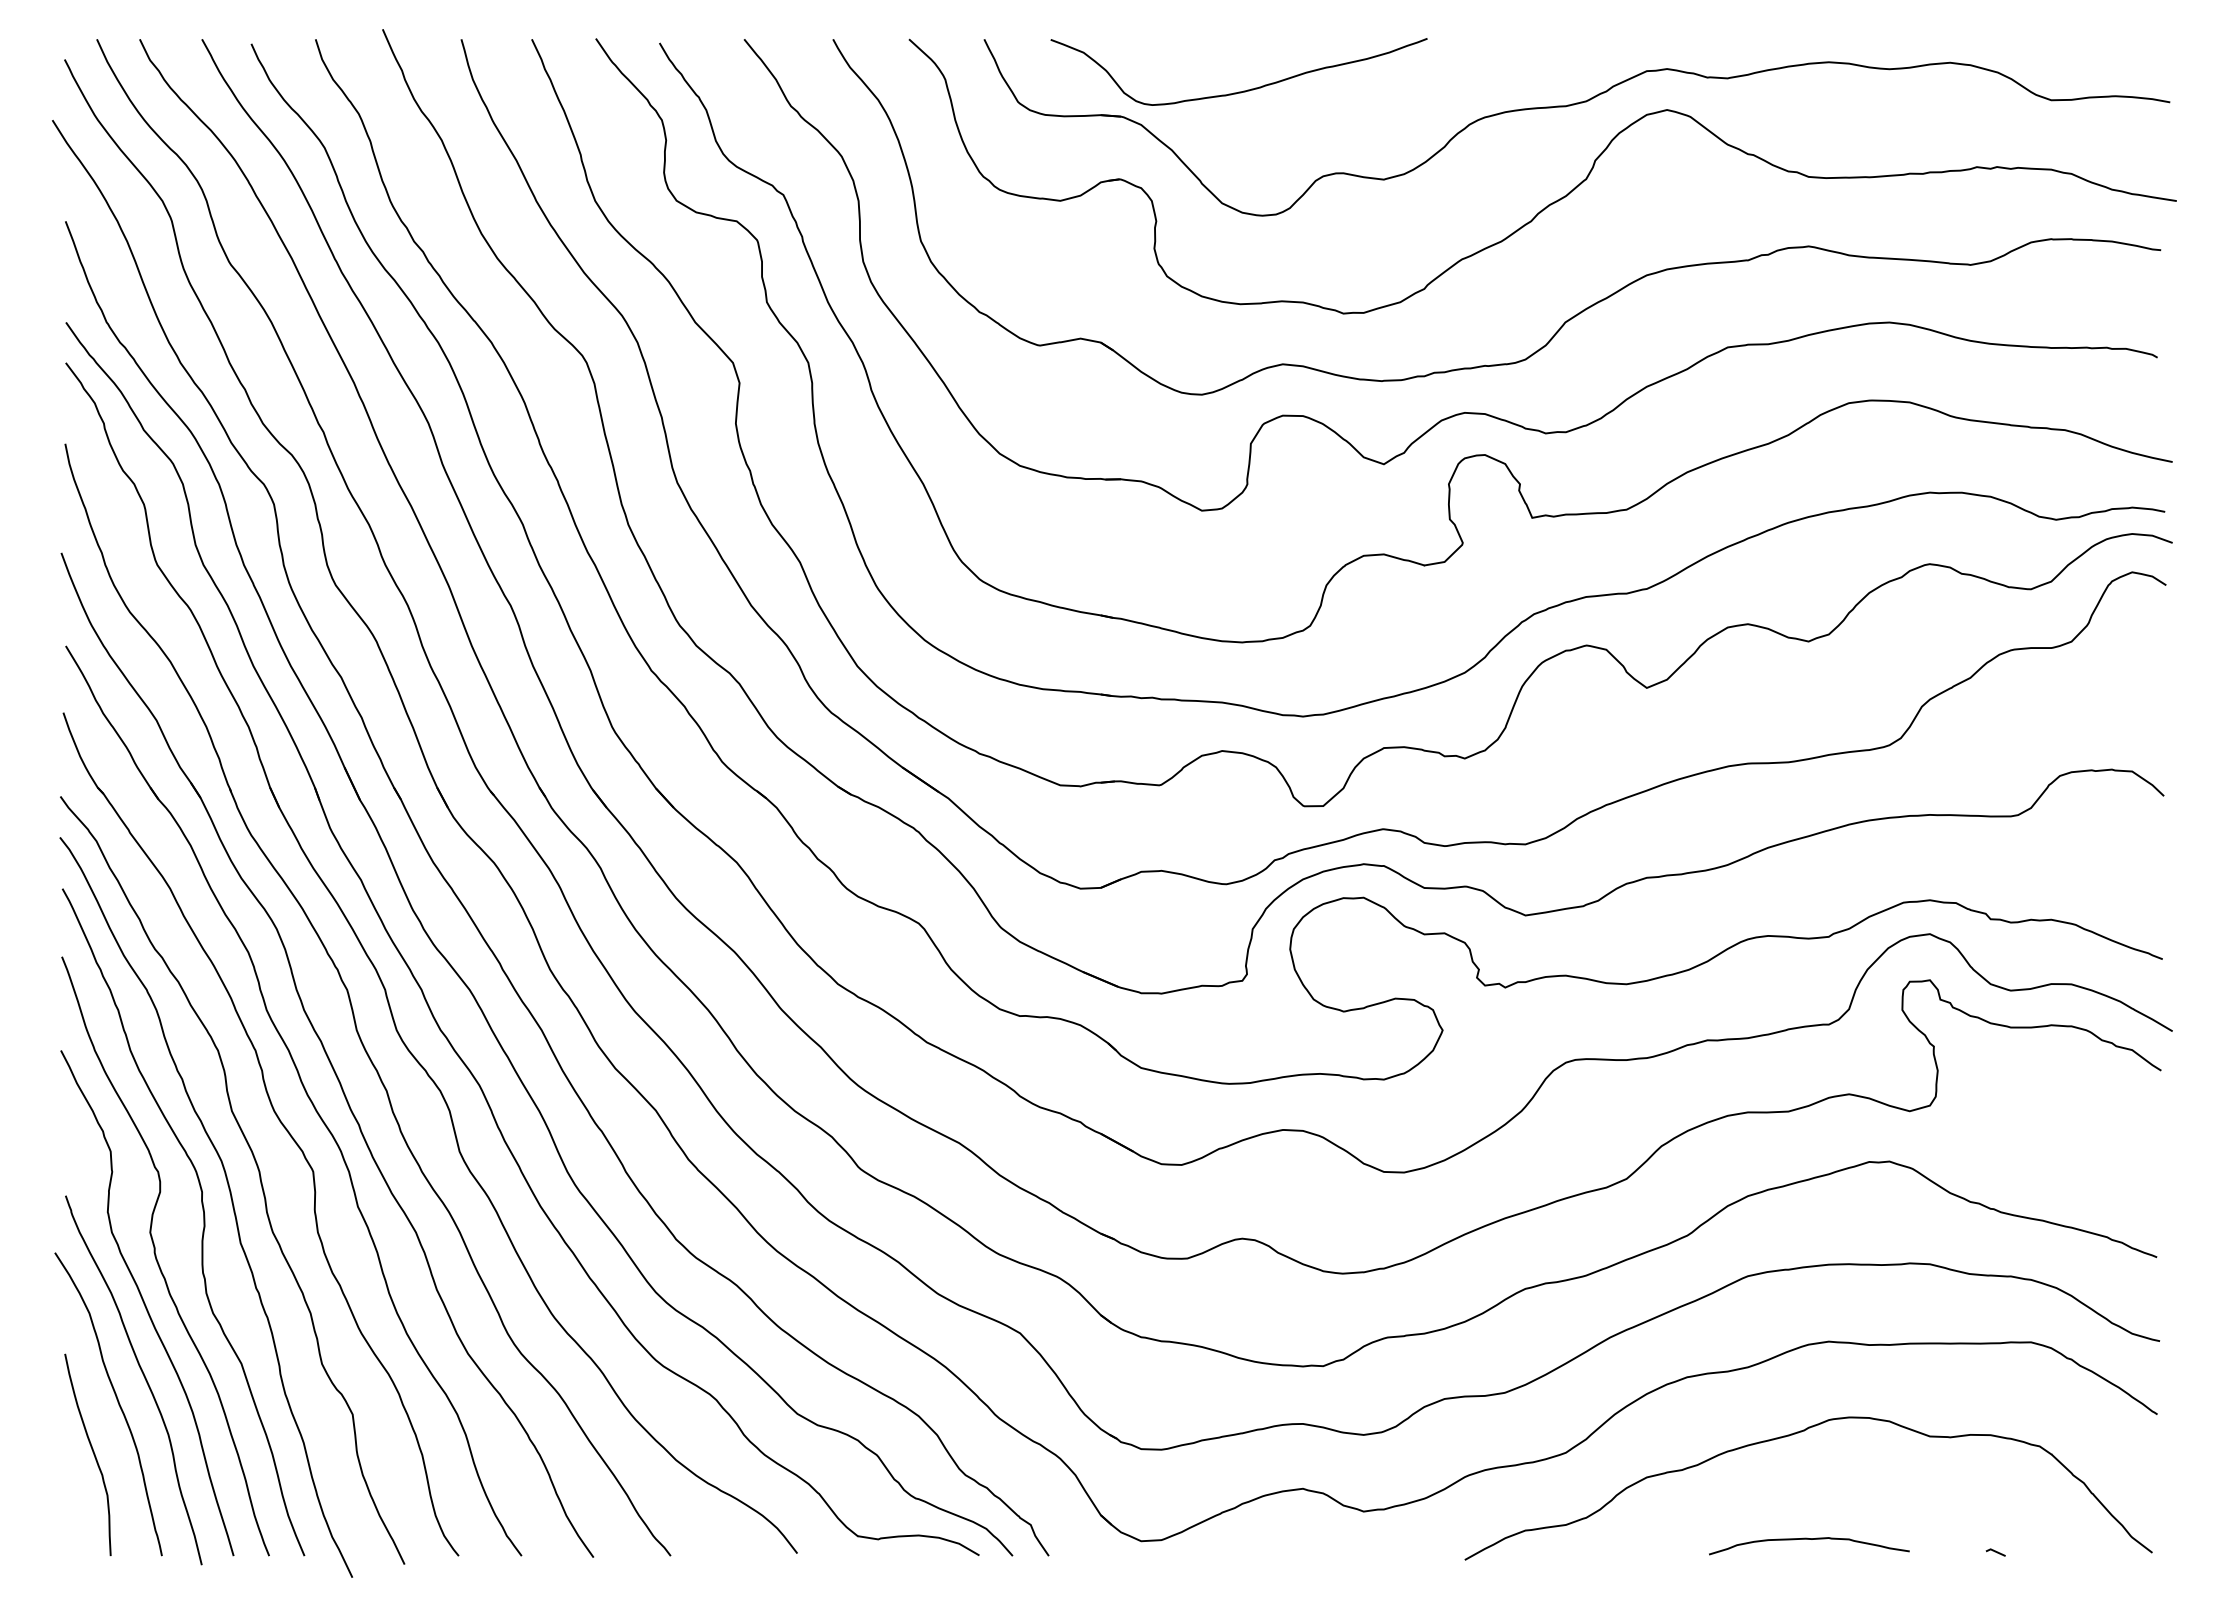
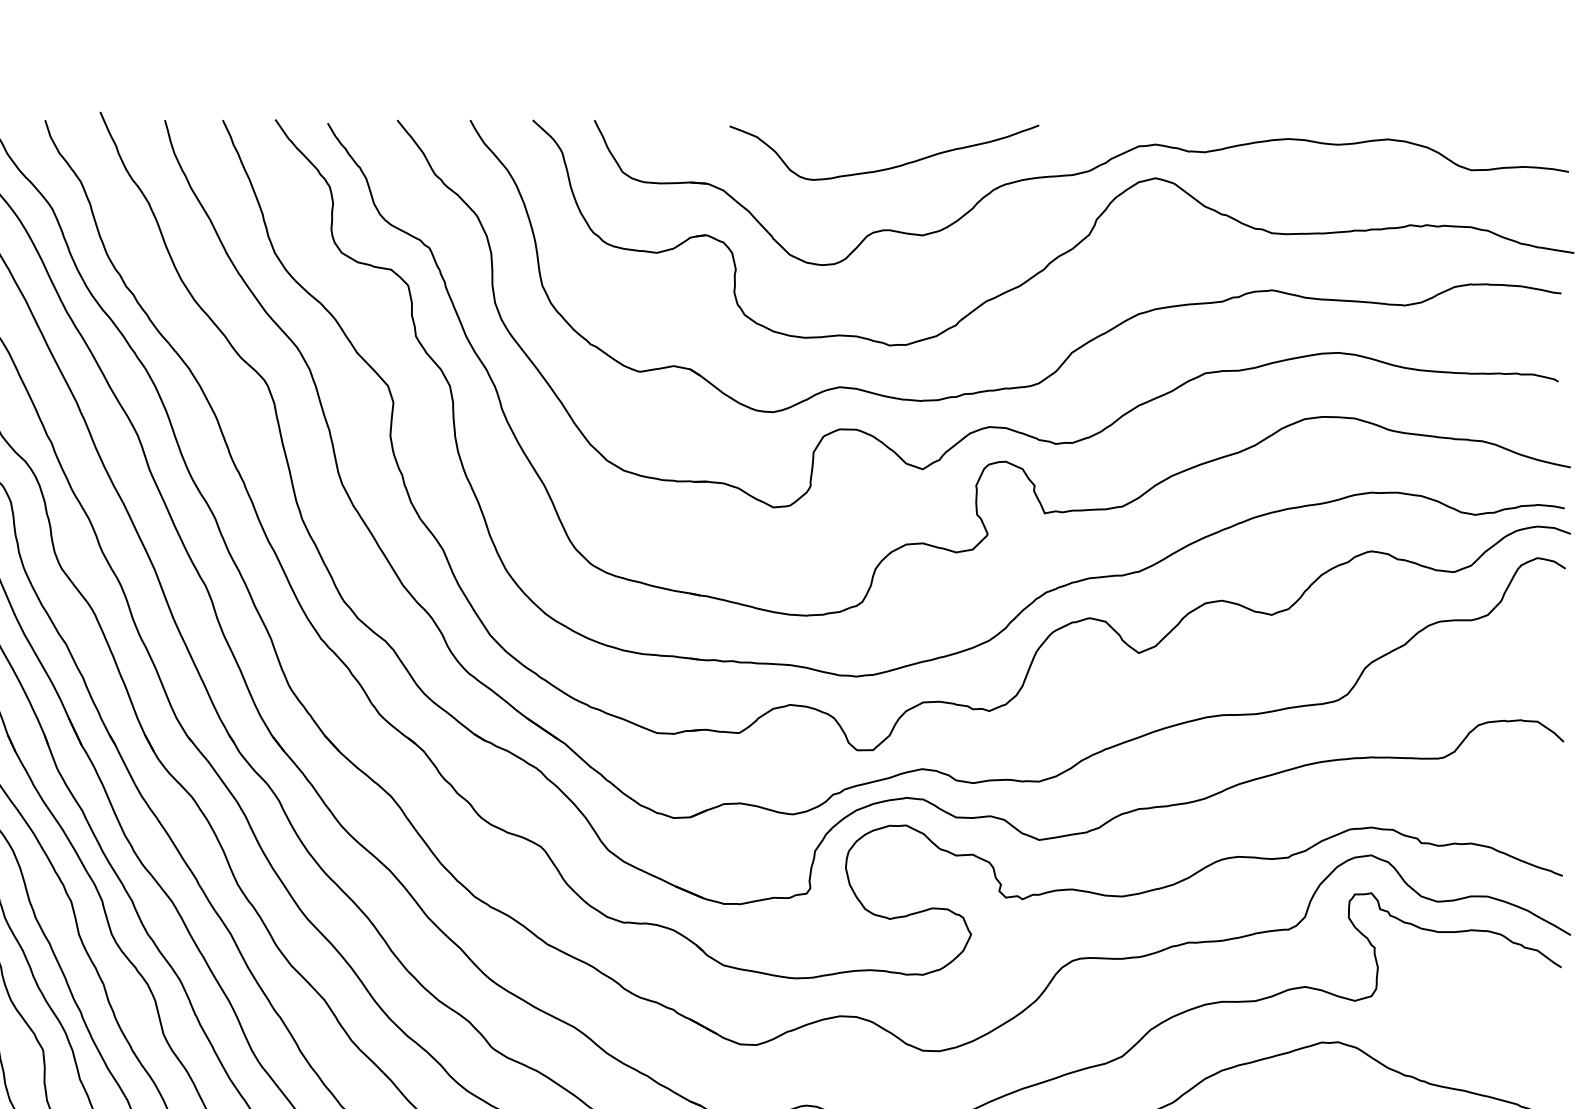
curve: (1243, 90) -> (888, 167), moved

